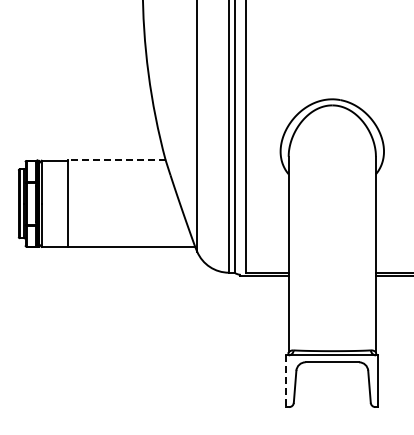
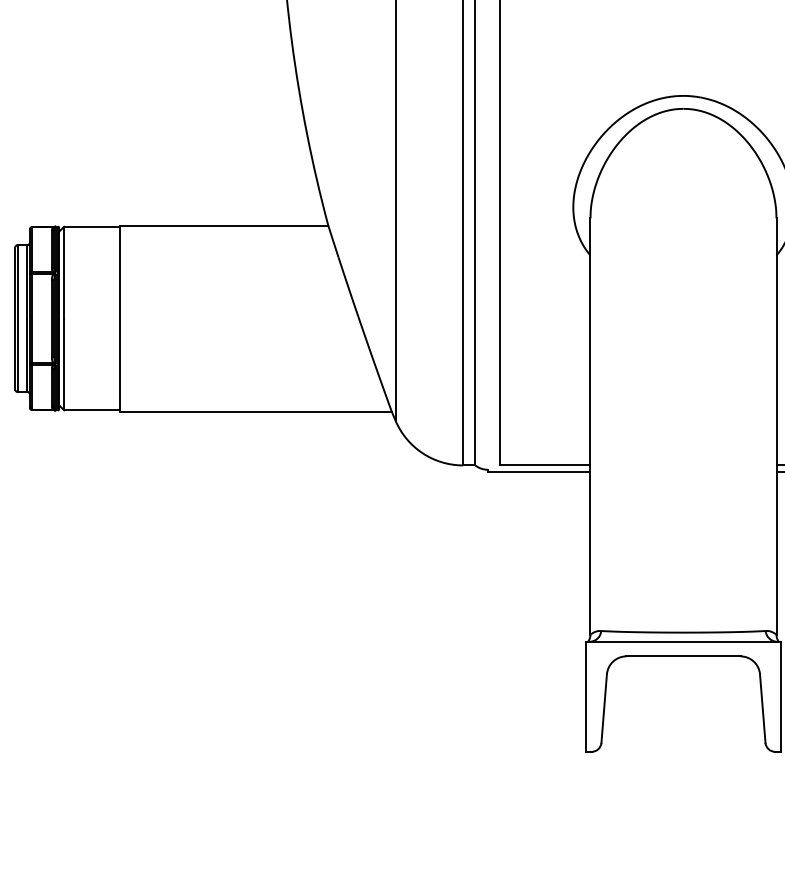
line: (116, 160) -> (223, 226), dashed -> solid
line: (286, 381) -> (585, 697), dashed -> solid

